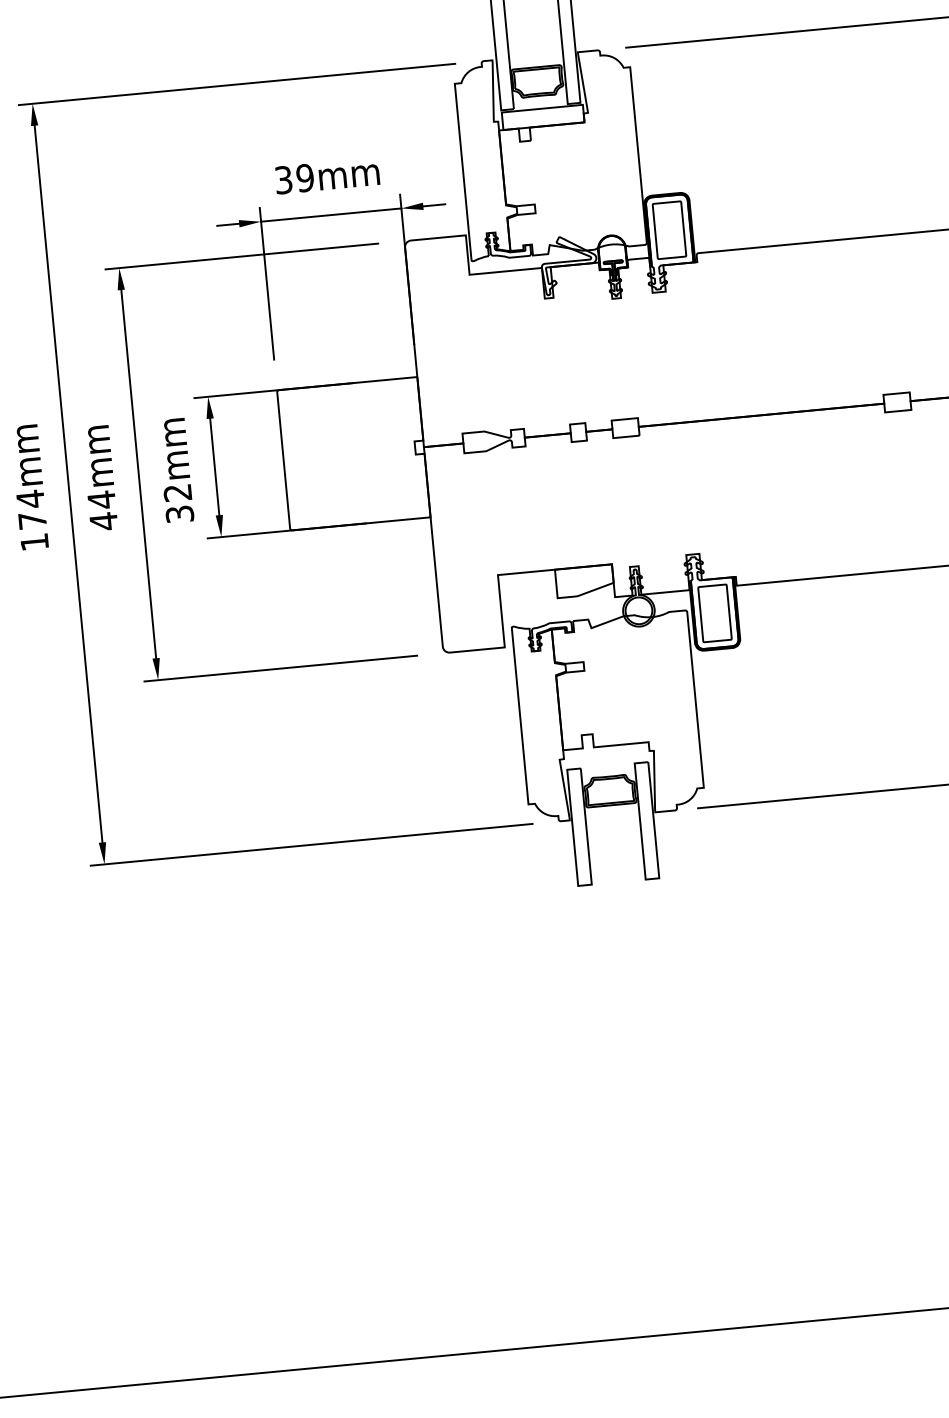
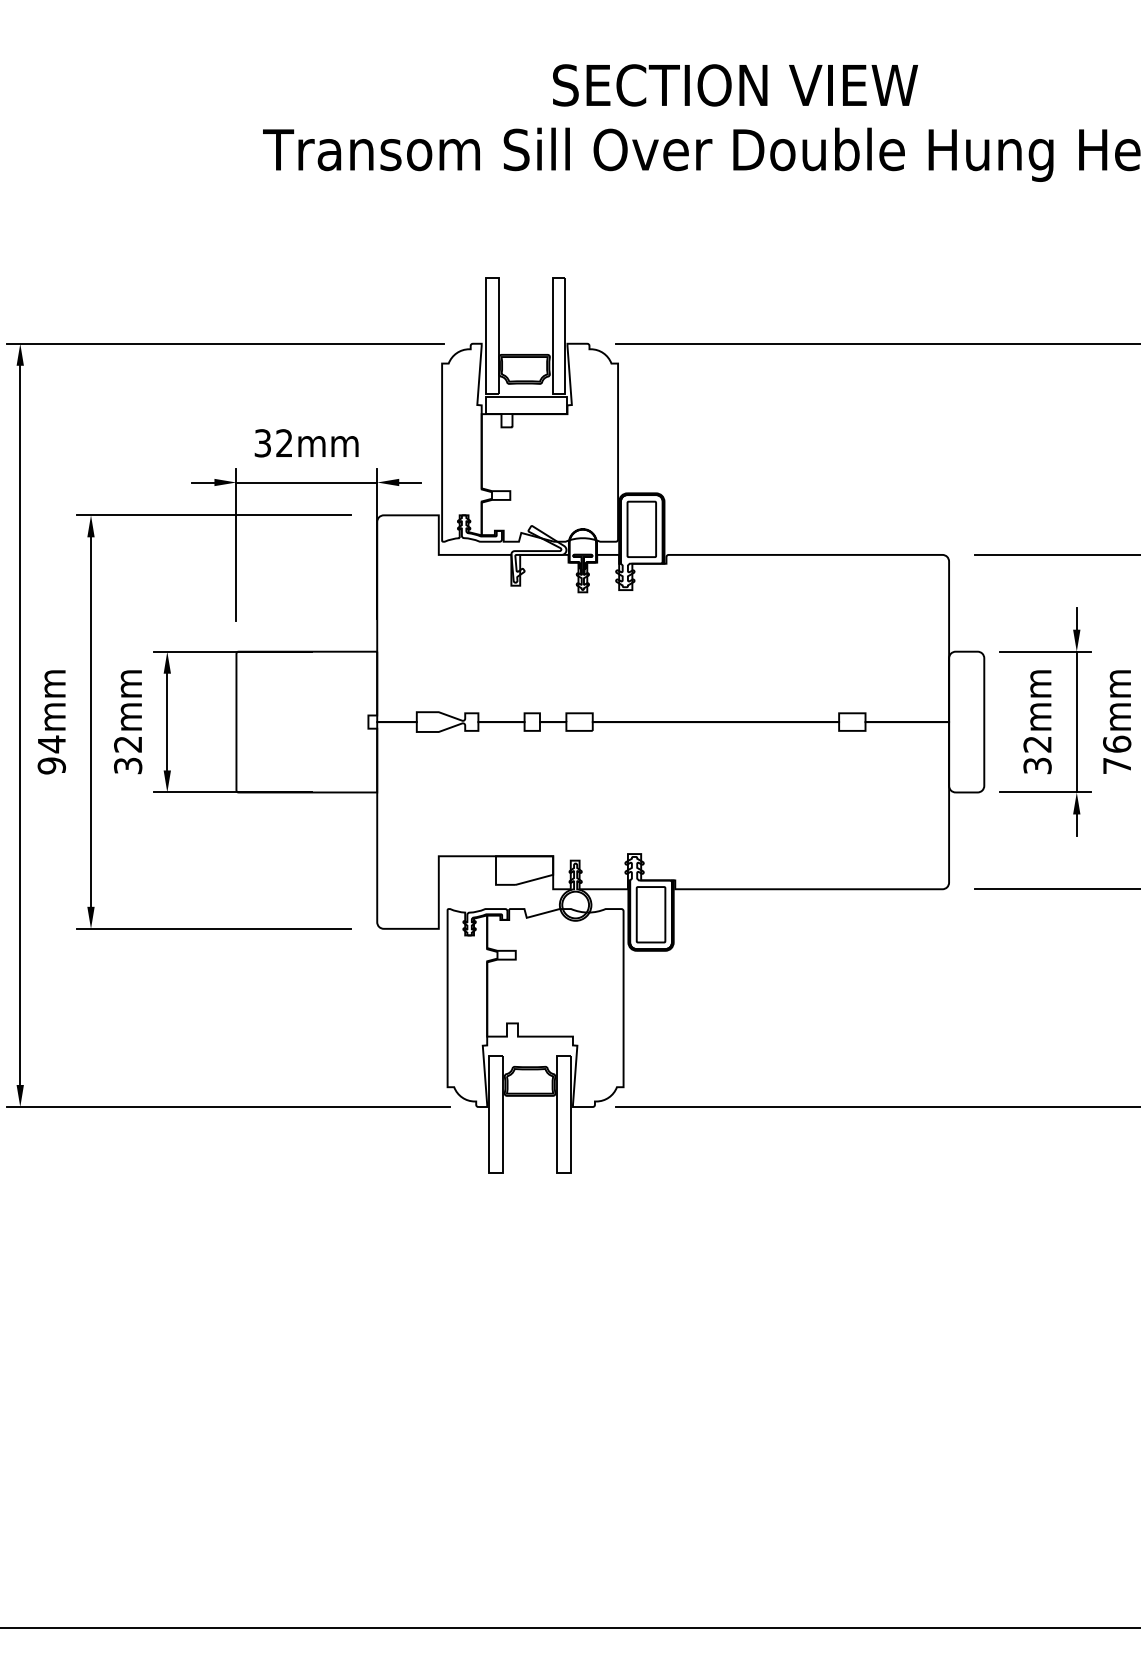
text: (305, 178) -> (284, 443), 39mm -> 32mm
text: (103, 521) -> (51, 765), 44mm -> 94mm

